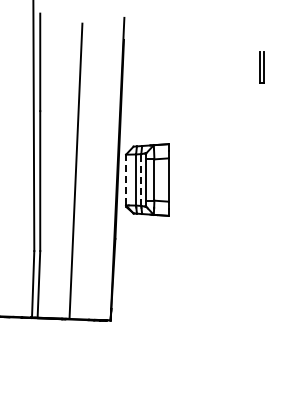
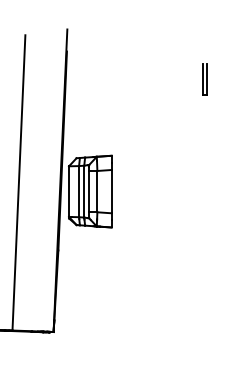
line: (126, 179) -> (69, 191), dashed -> solid
line: (141, 180) -> (84, 192), dashed -> solid

